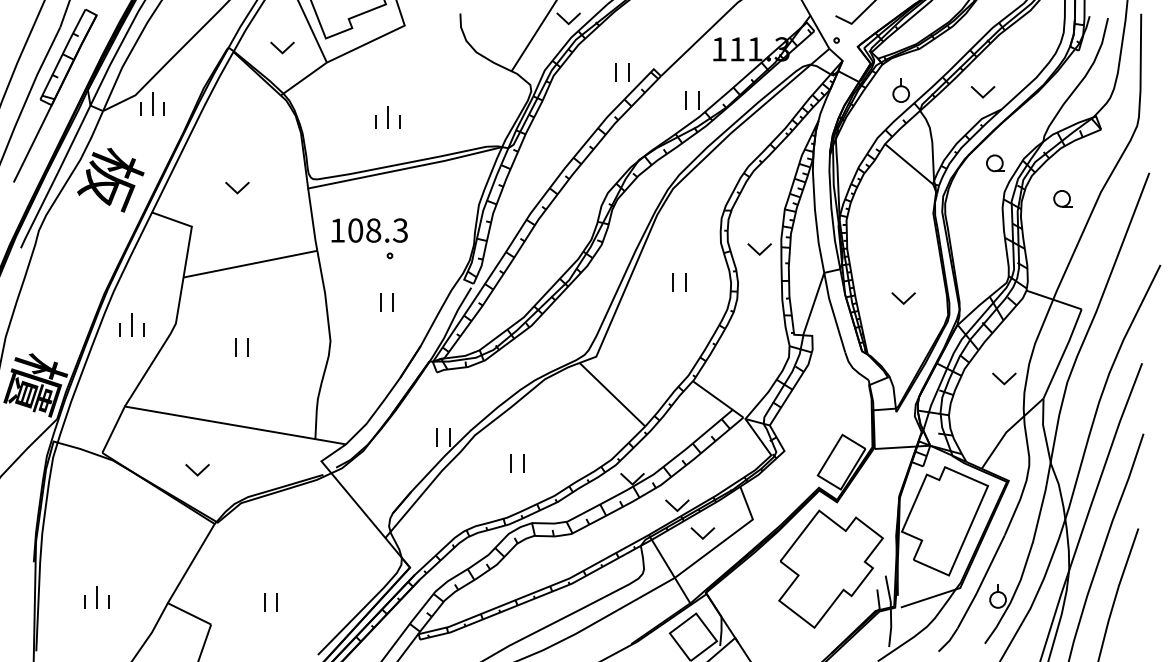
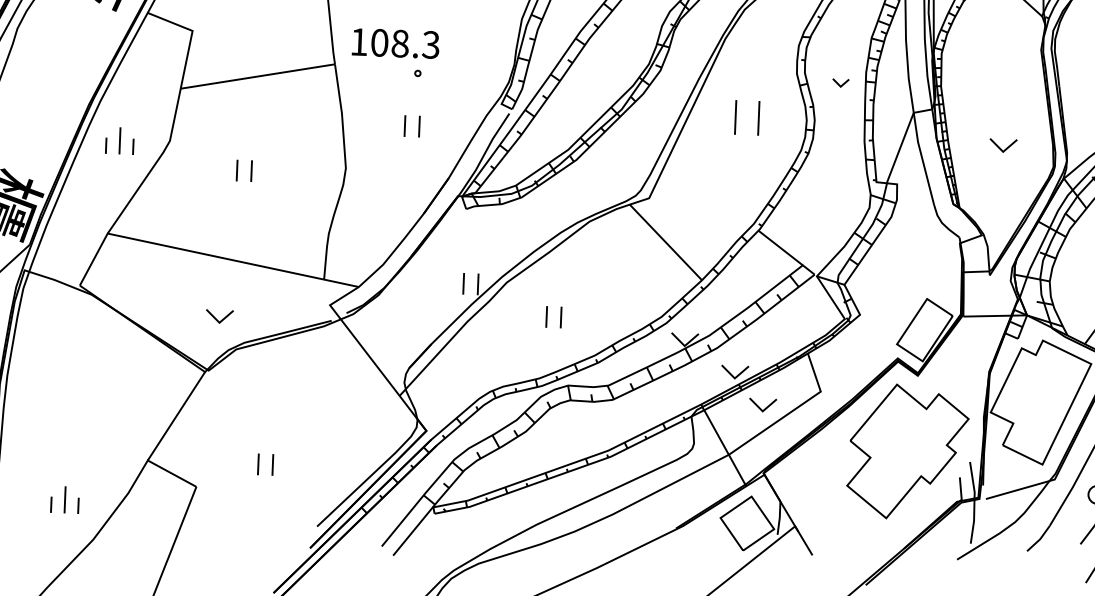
part: (759, 249) -> (840, 83), size x0.6
part: (679, 282) -> (747, 117), size x1.6
part: (197, 470) -> (219, 317), moved
part: (96, 597) -> (64, 499), moved

